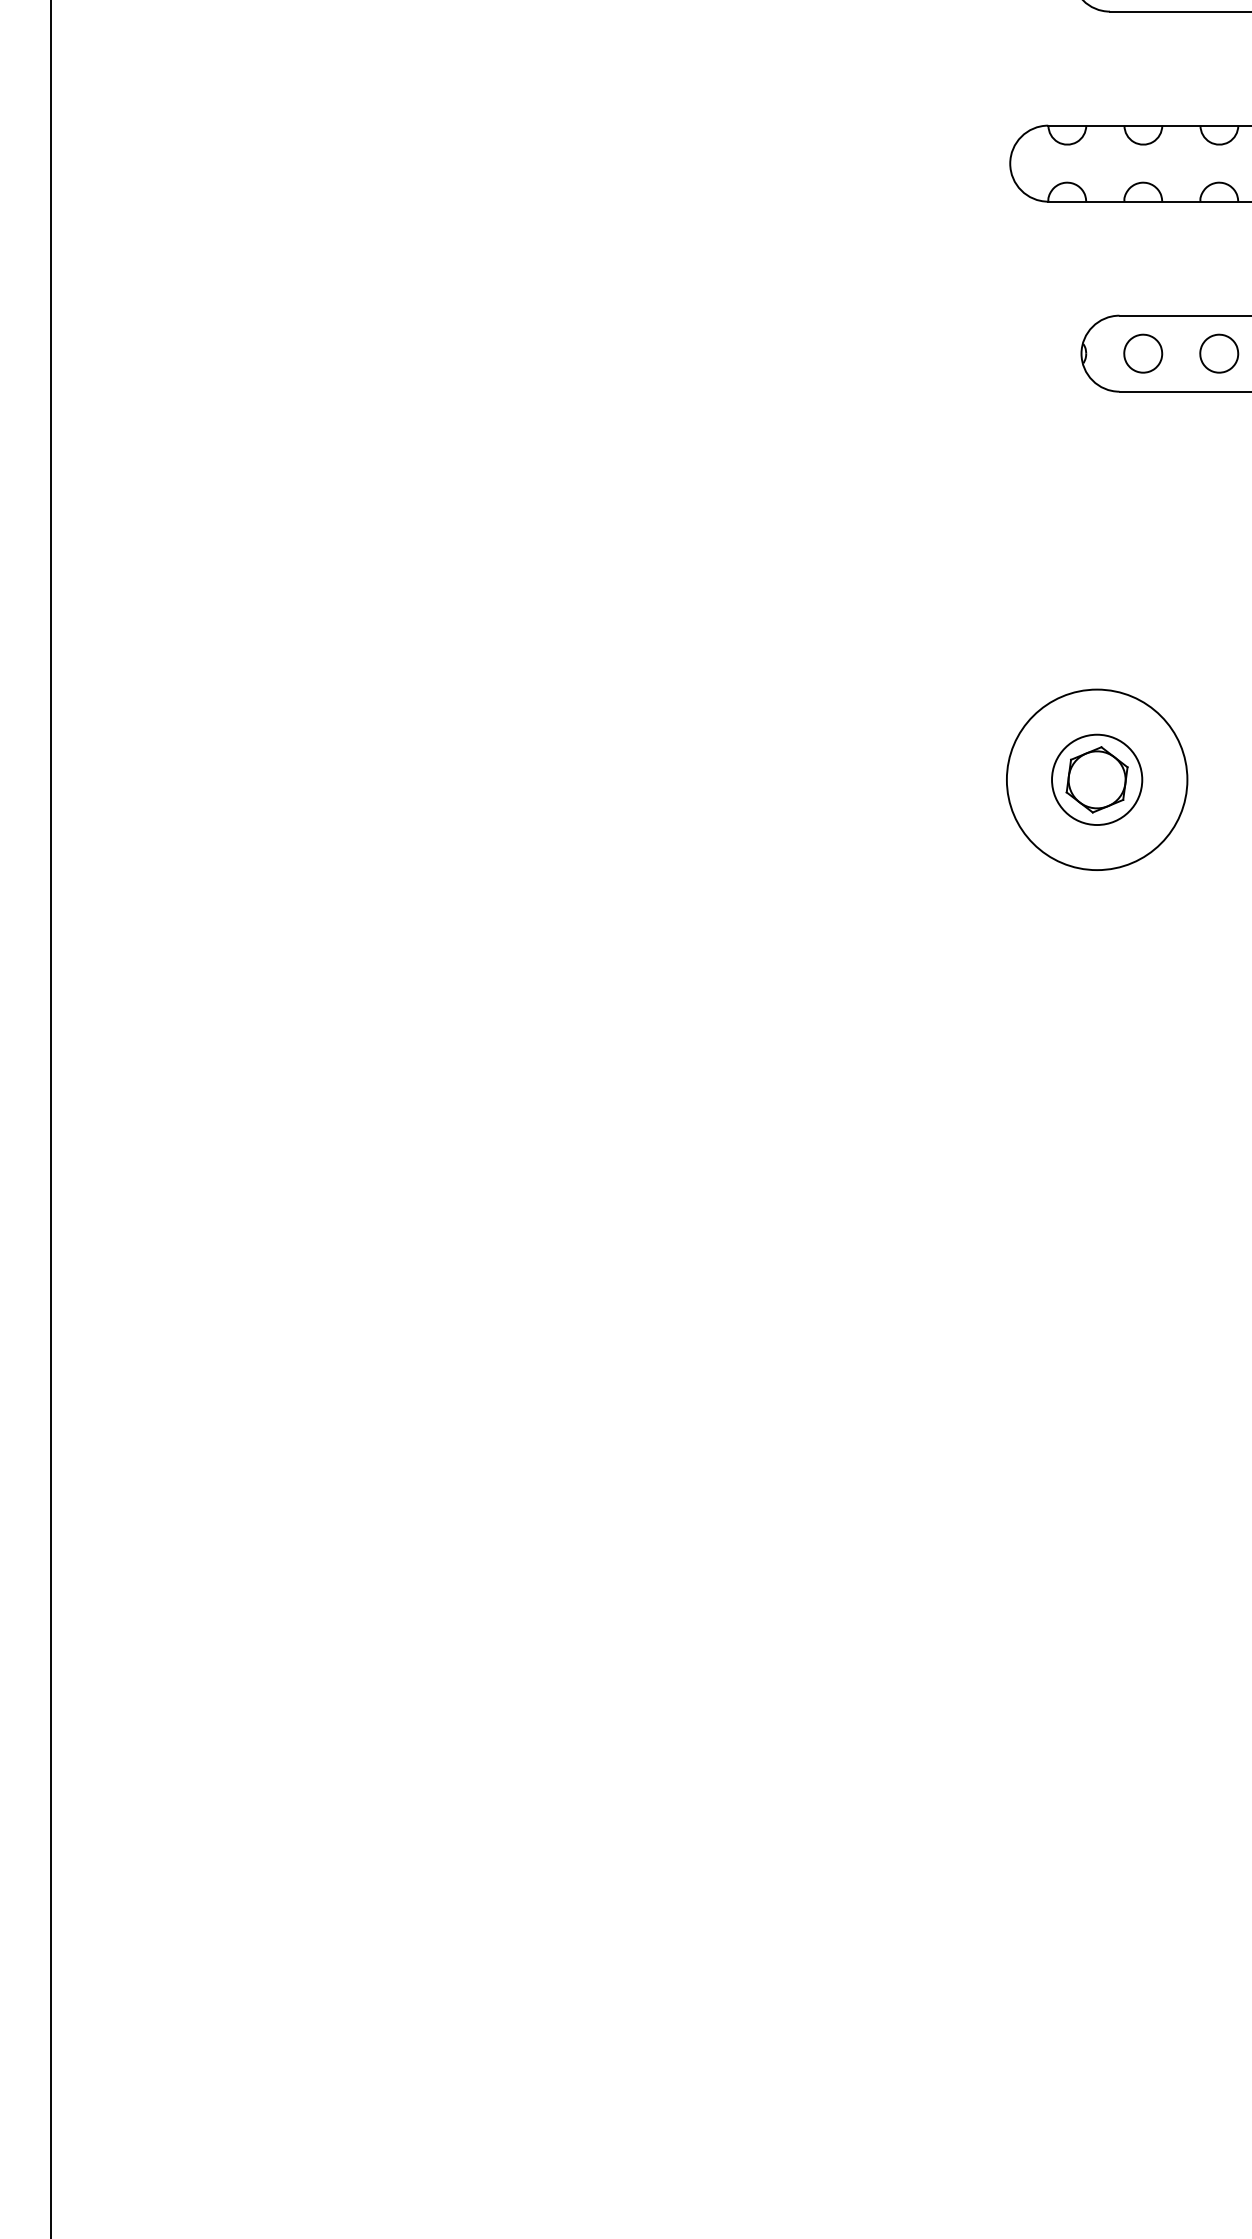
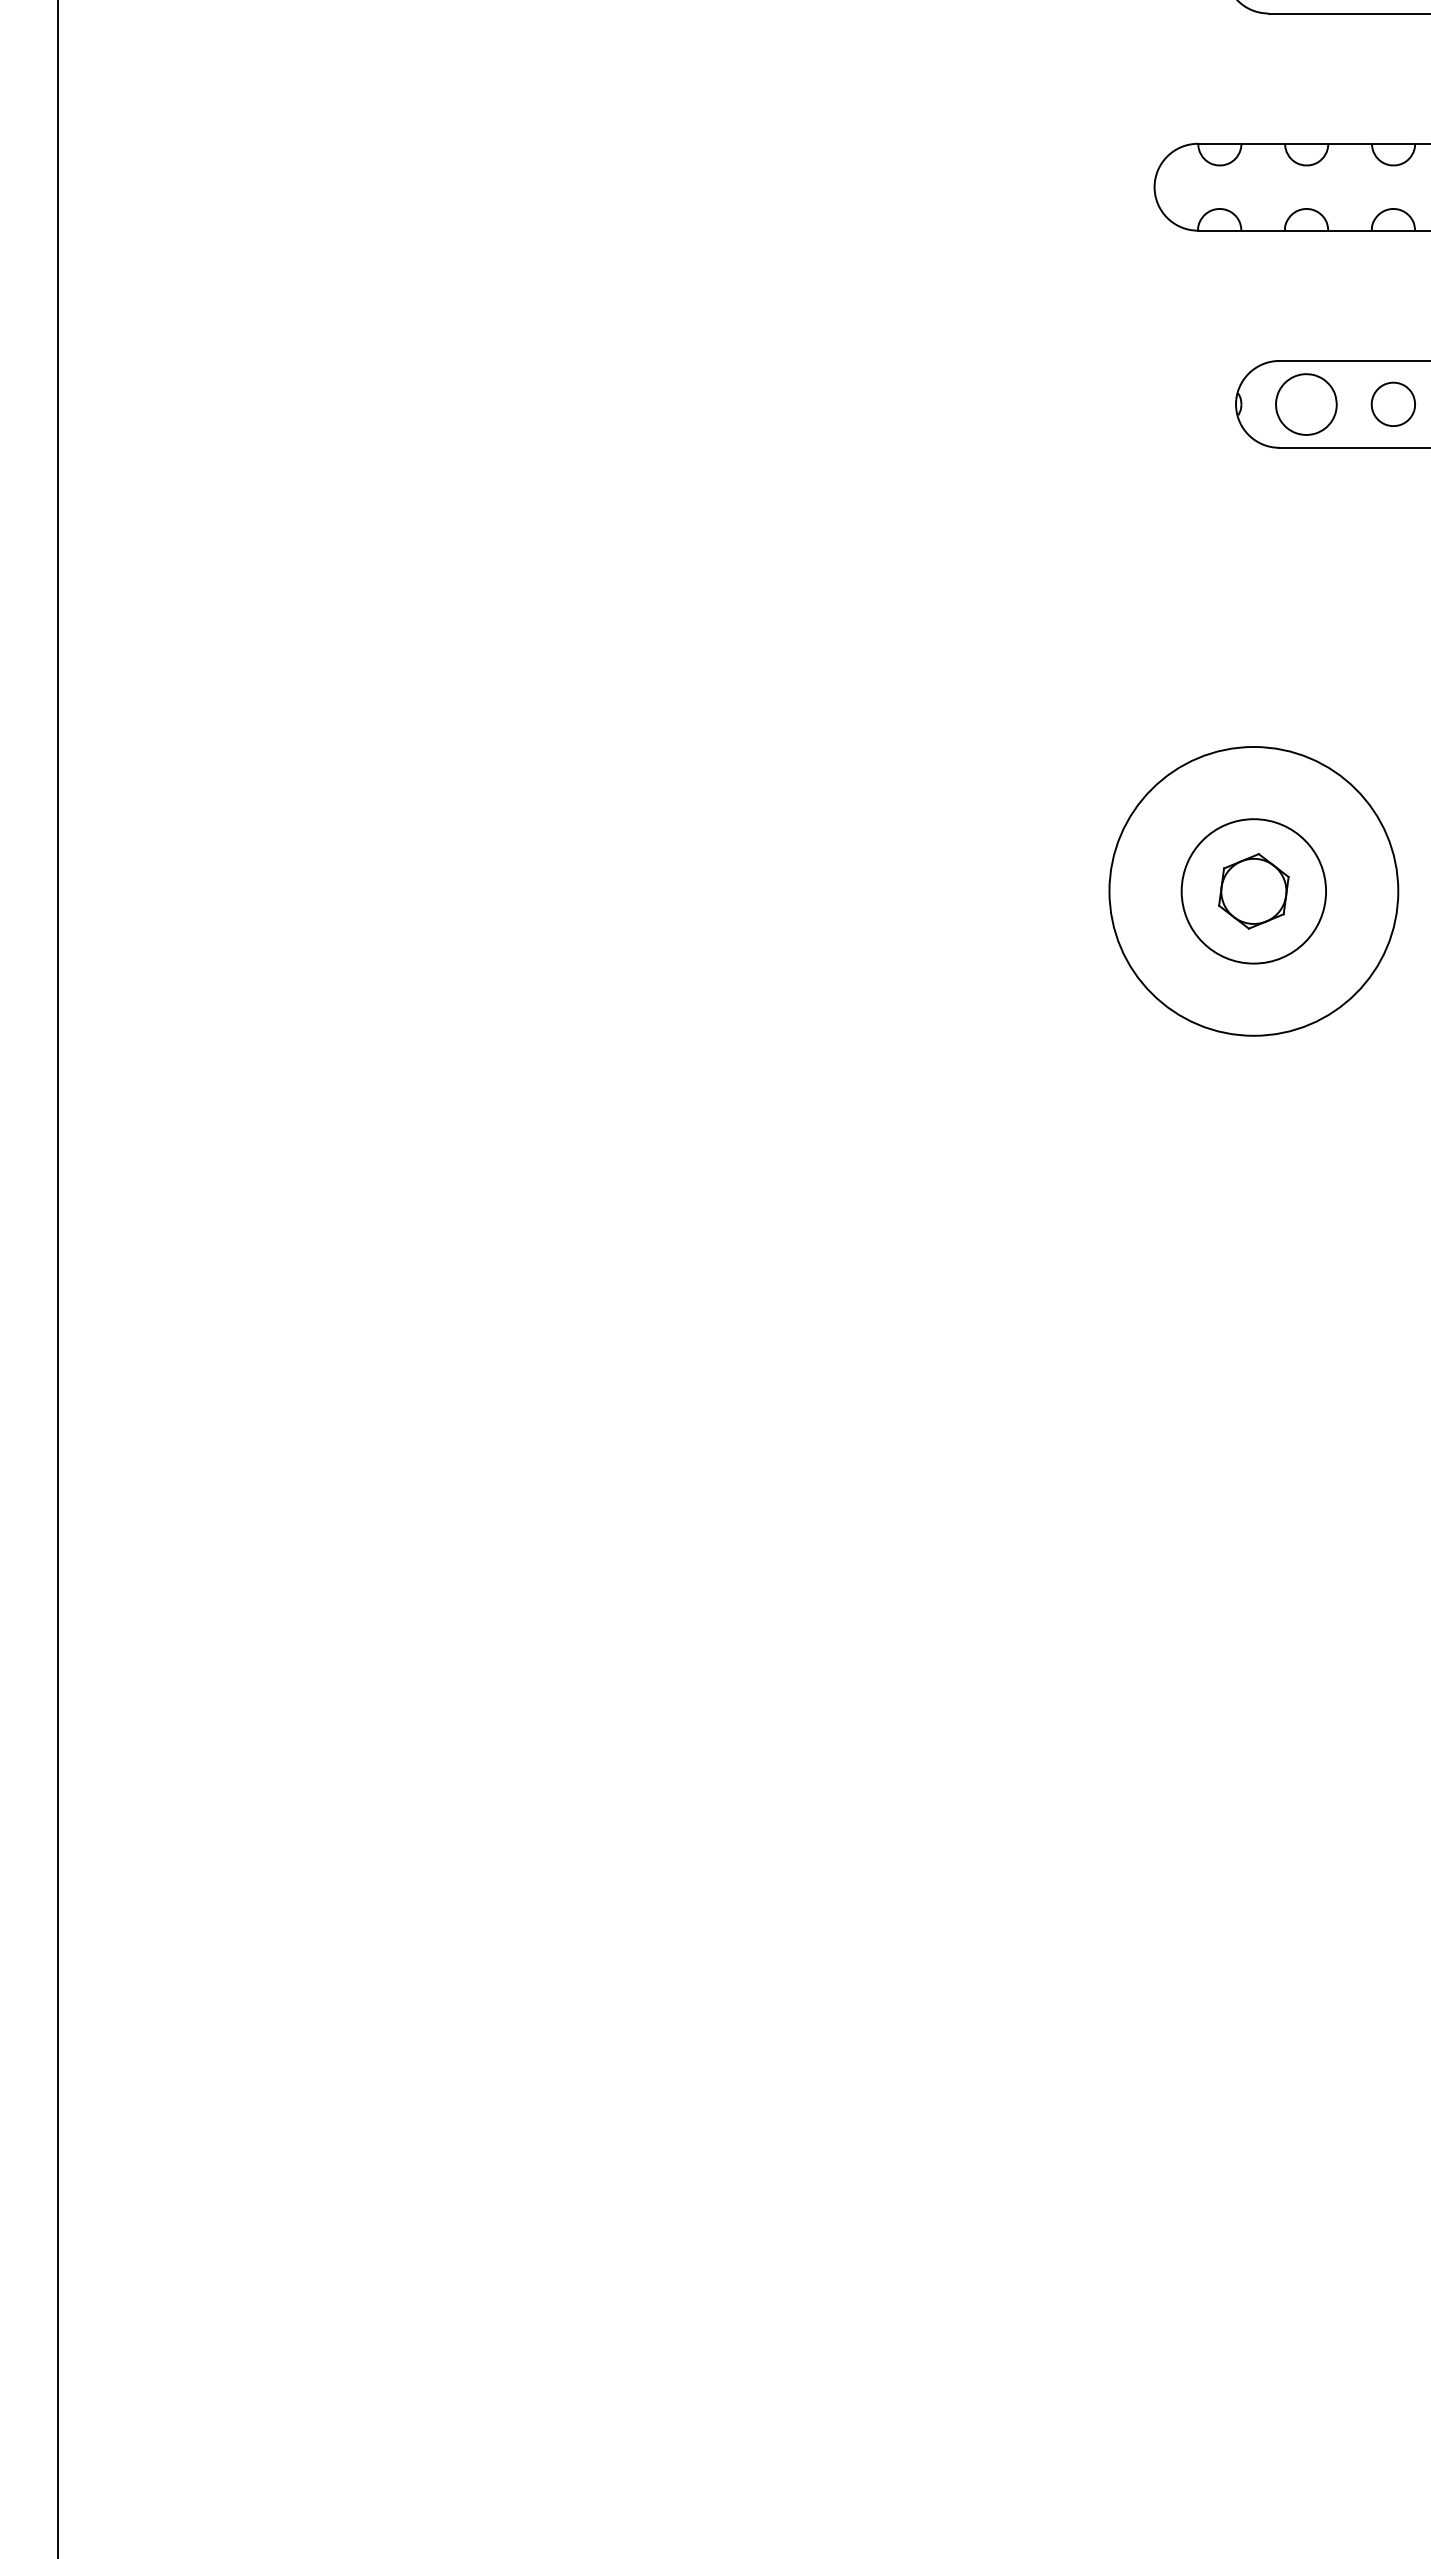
part: (1143, 352) -> (1306, 403), size x1.4
circle: (1096, 779) -> (1253, 890), size x1.4
circle: (1096, 779) -> (1253, 891), size x1.4

